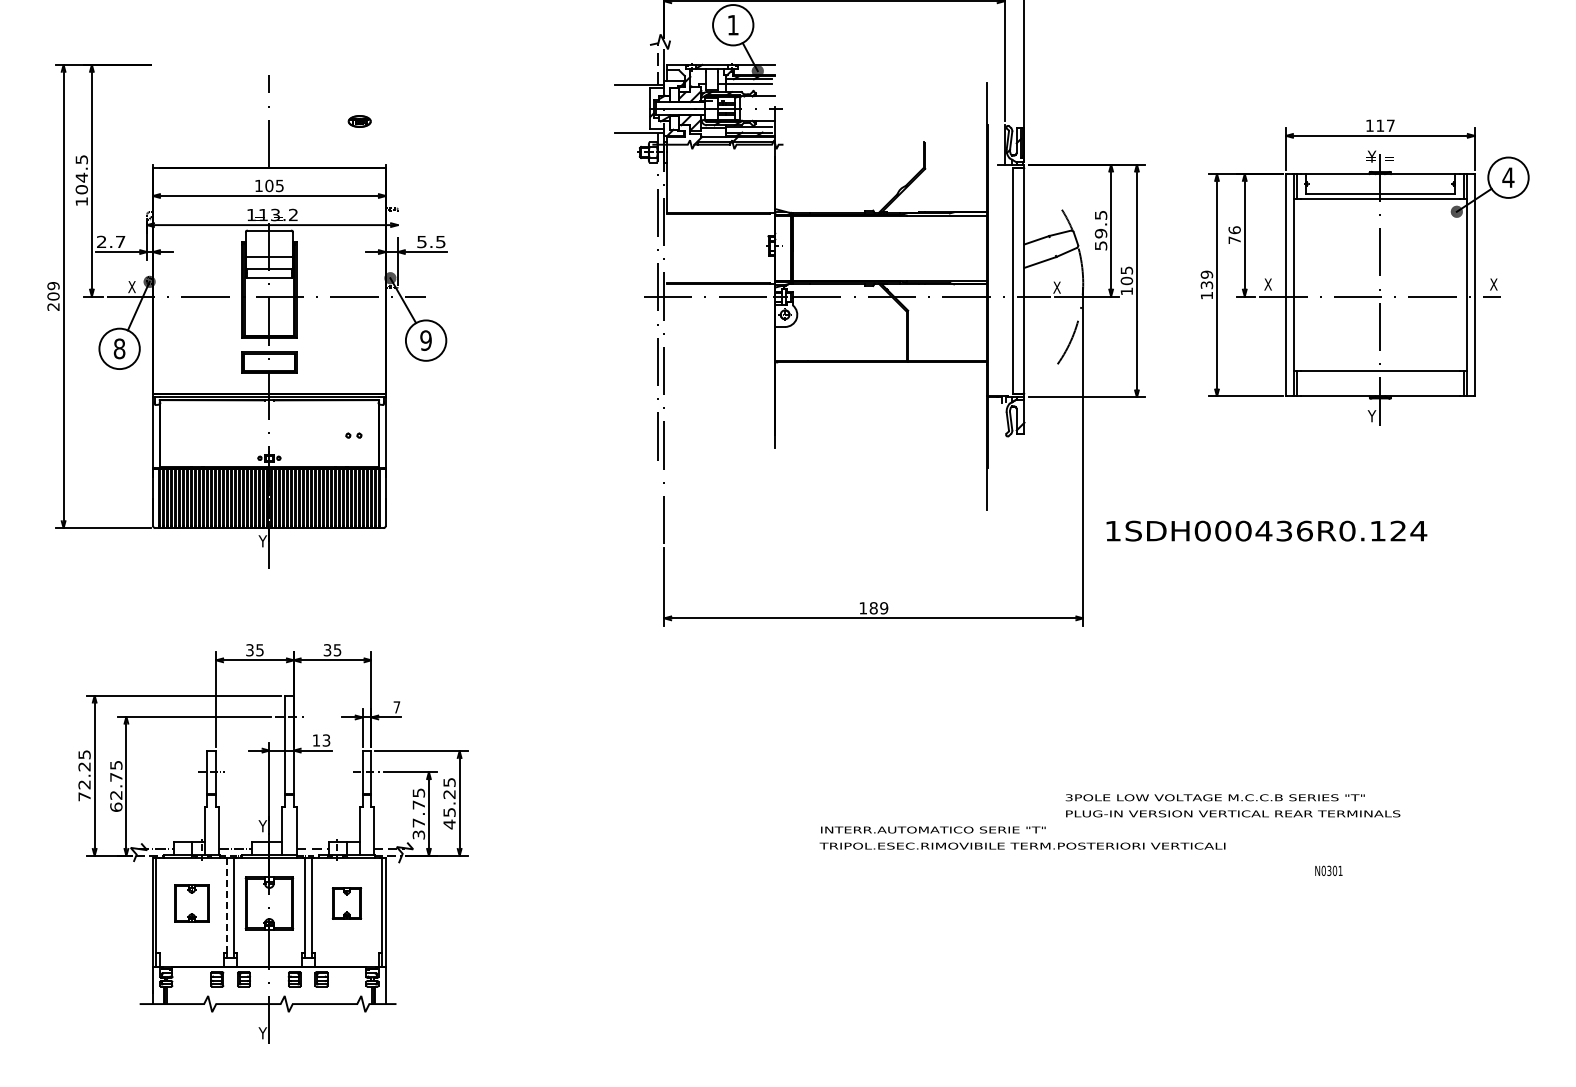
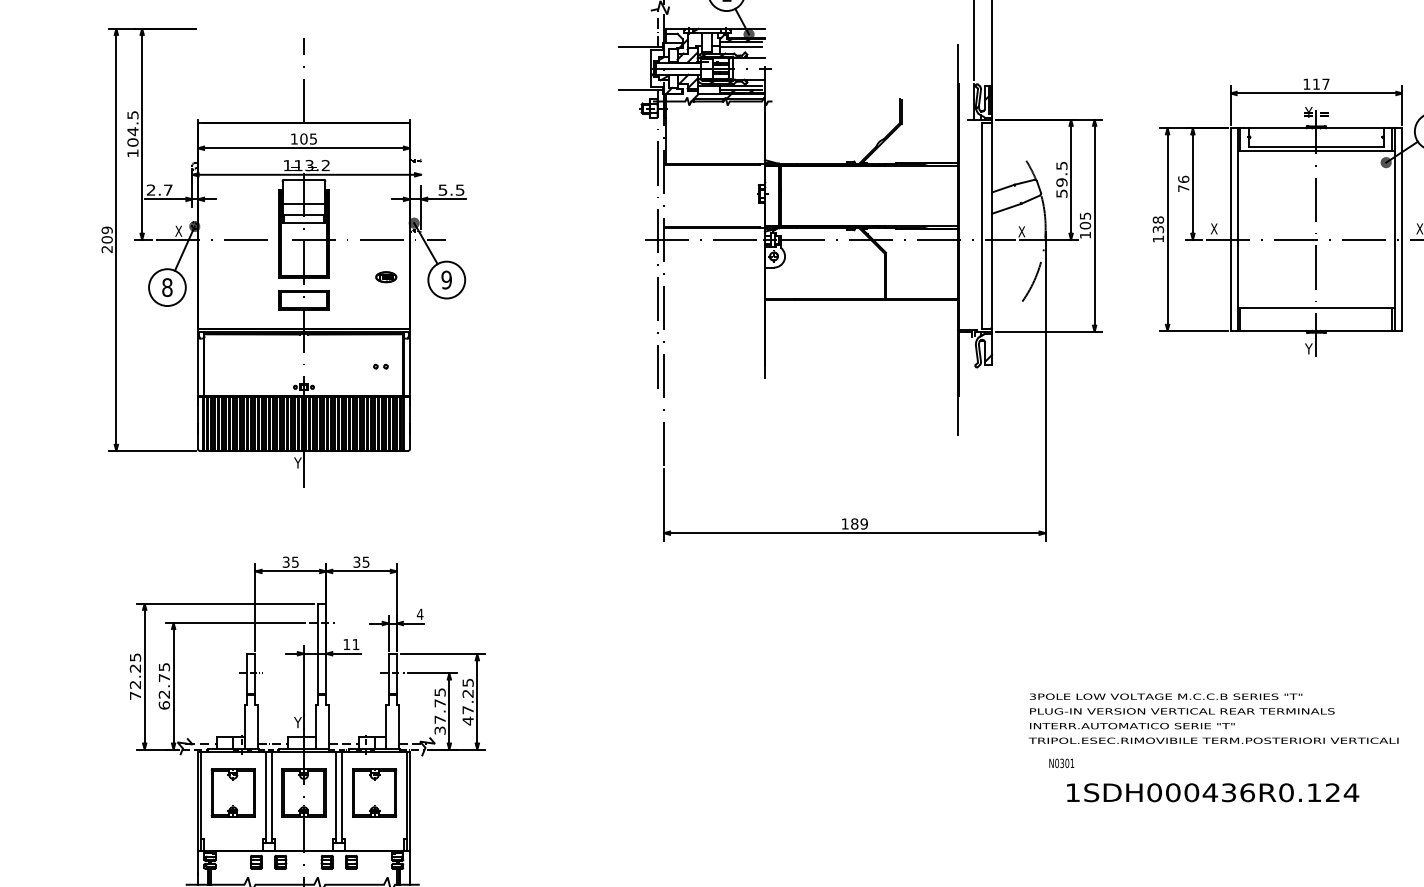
part: (359, 121) -> (386, 277), moved
text: (1207, 274) -> (1158, 219), 139 -> 138
text: (1266, 530) -> (1212, 792), moved
text: (396, 707) -> (419, 614), 7 -> 4
text: (326, 740) -> (355, 644), 13 -> 11
text: (449, 812) -> (468, 710), 45.25 -> 47.25
text: (1022, 837) -> (1213, 732), moved
text: (1328, 870) -> (1061, 763), moved
part: (191, 903) -> (232, 793), size x1.43
part: (346, 903) -> (374, 793), size x1.67
line: (227, 905) -> (265, 794), dashed -> solid

